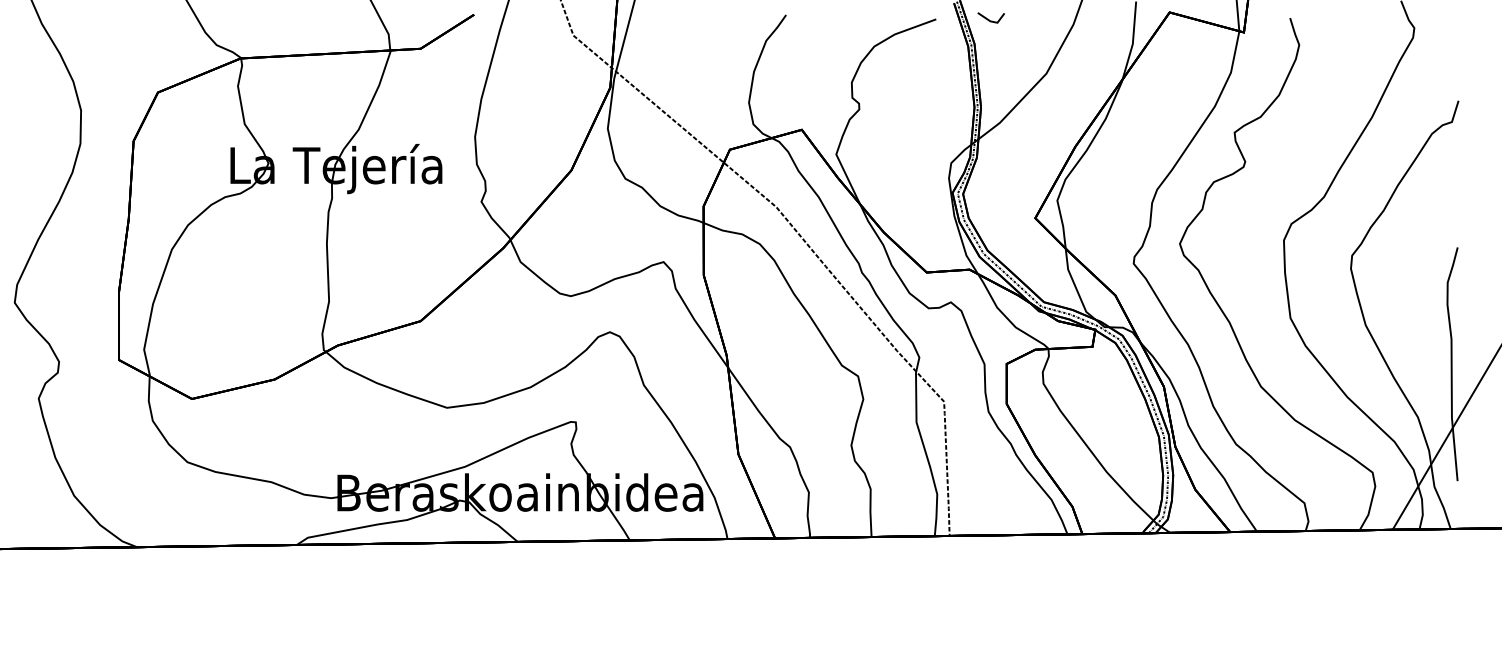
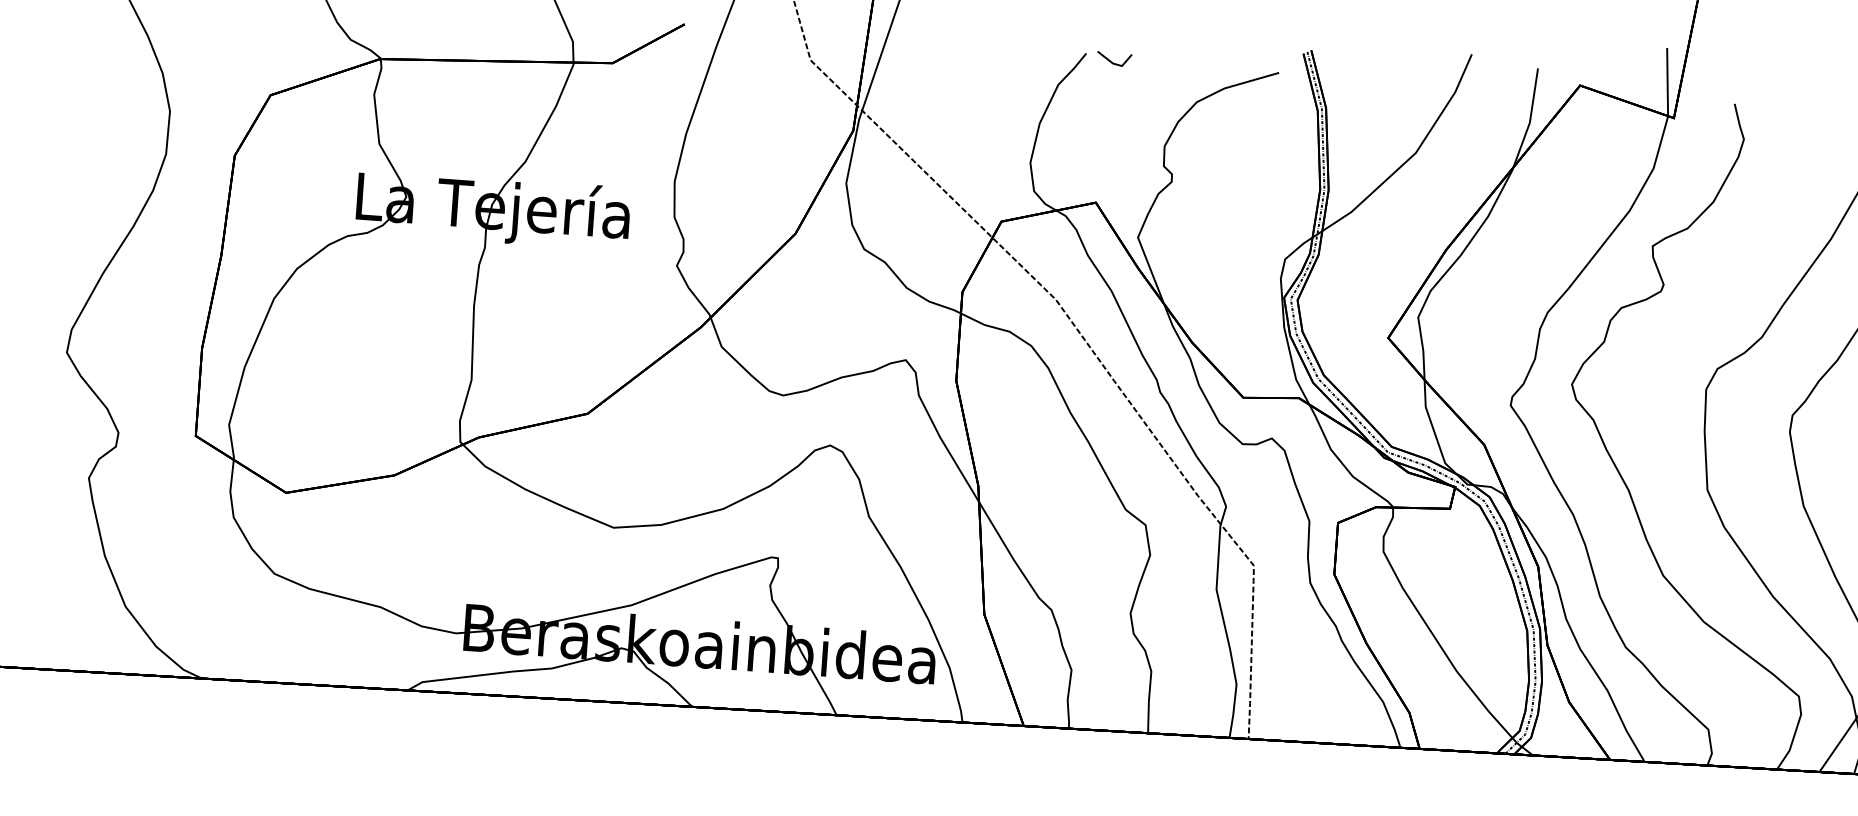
line: (988, 18) -> (1110, 59), moved

